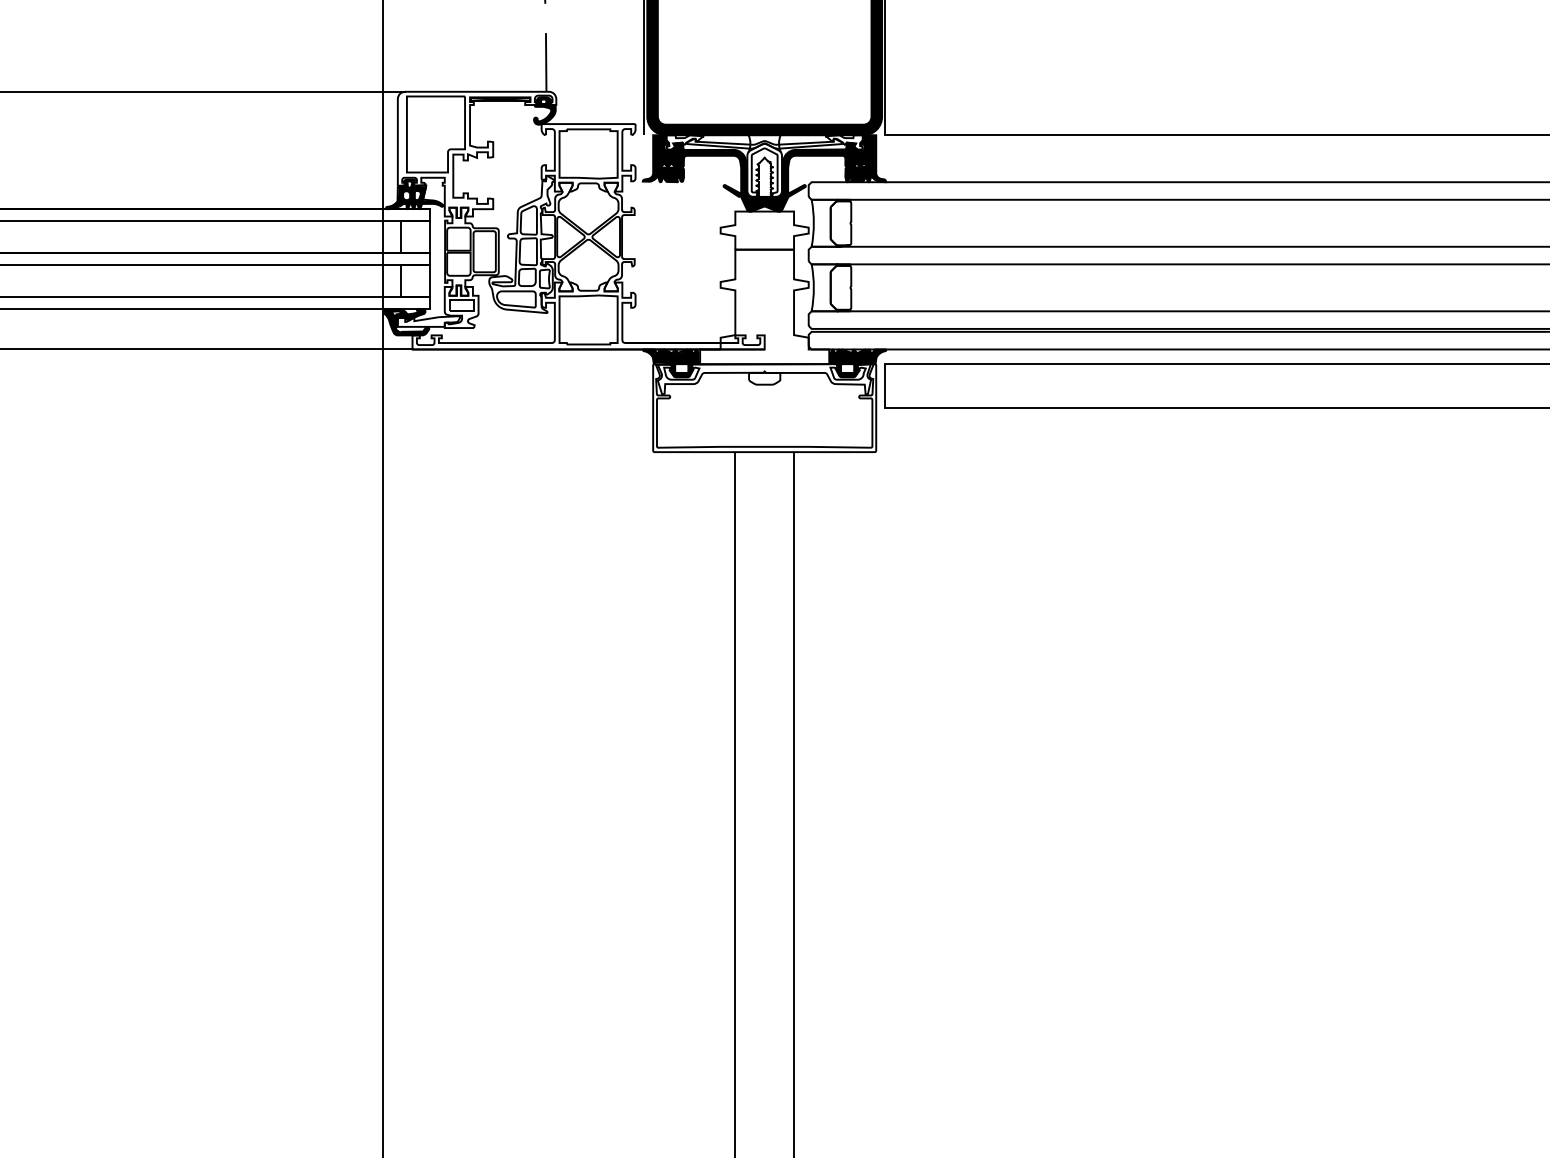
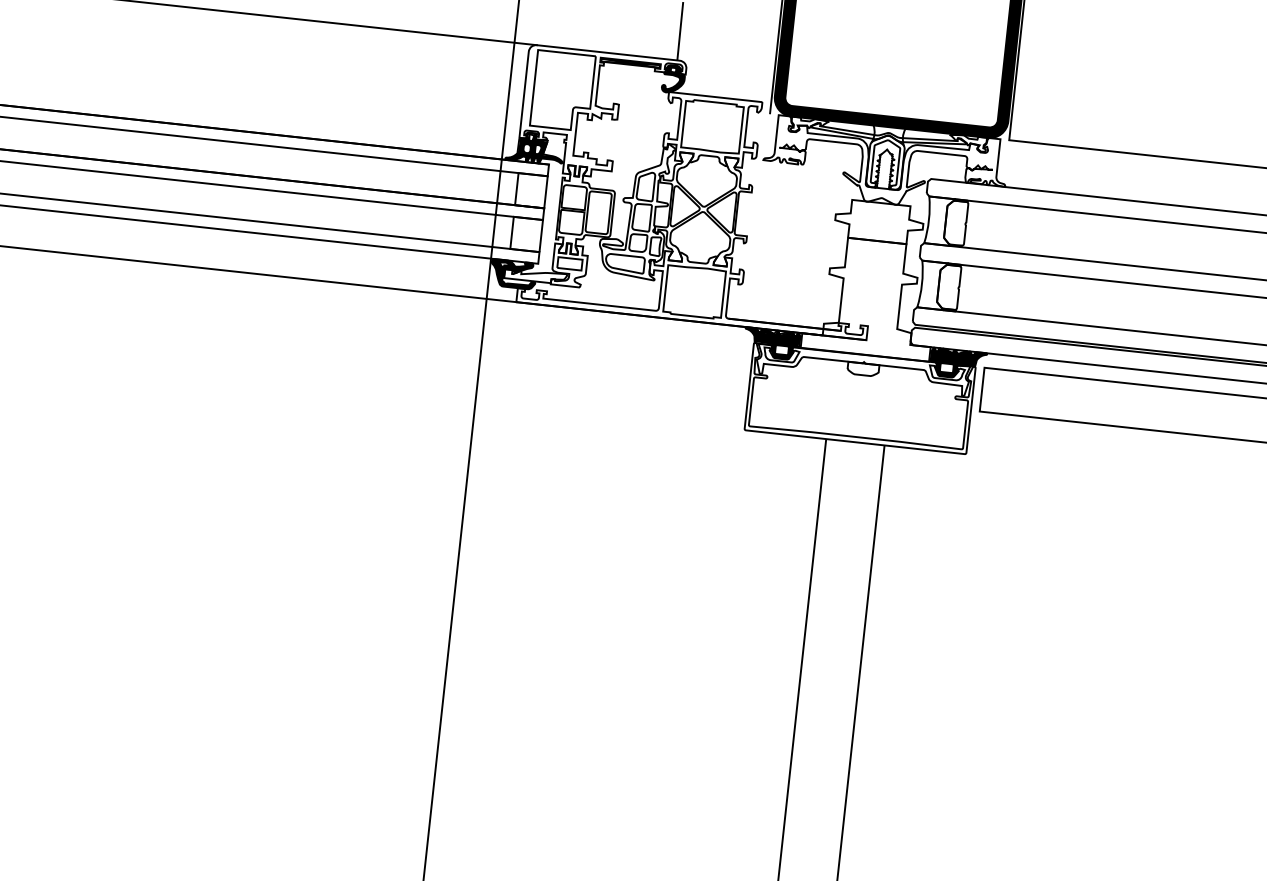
fill: (764, 173) -> (885, 165), removed

